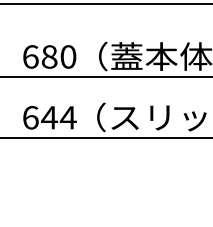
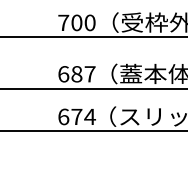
text: (67, 57) -> (89, 74), 680 -> 687
text: (49, 117) -> (76, 116), 644 -> 674

